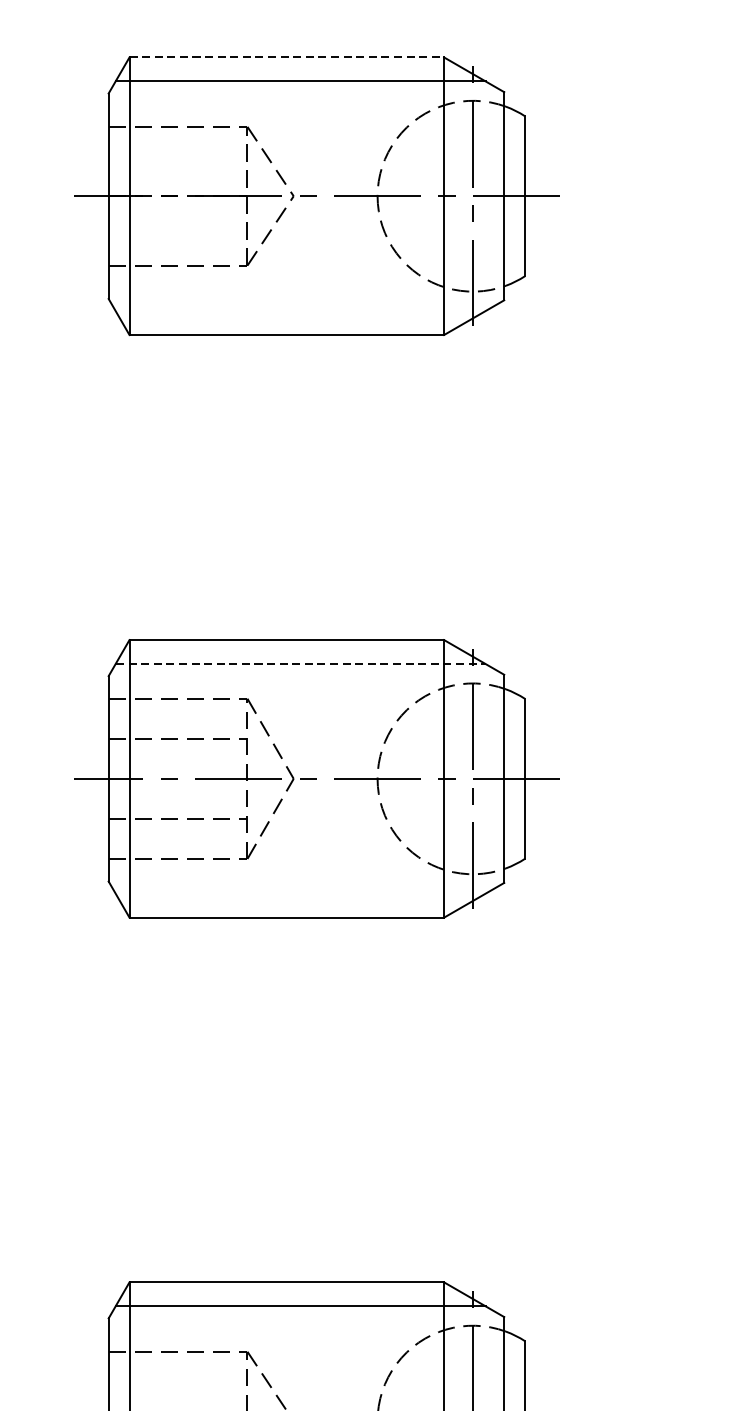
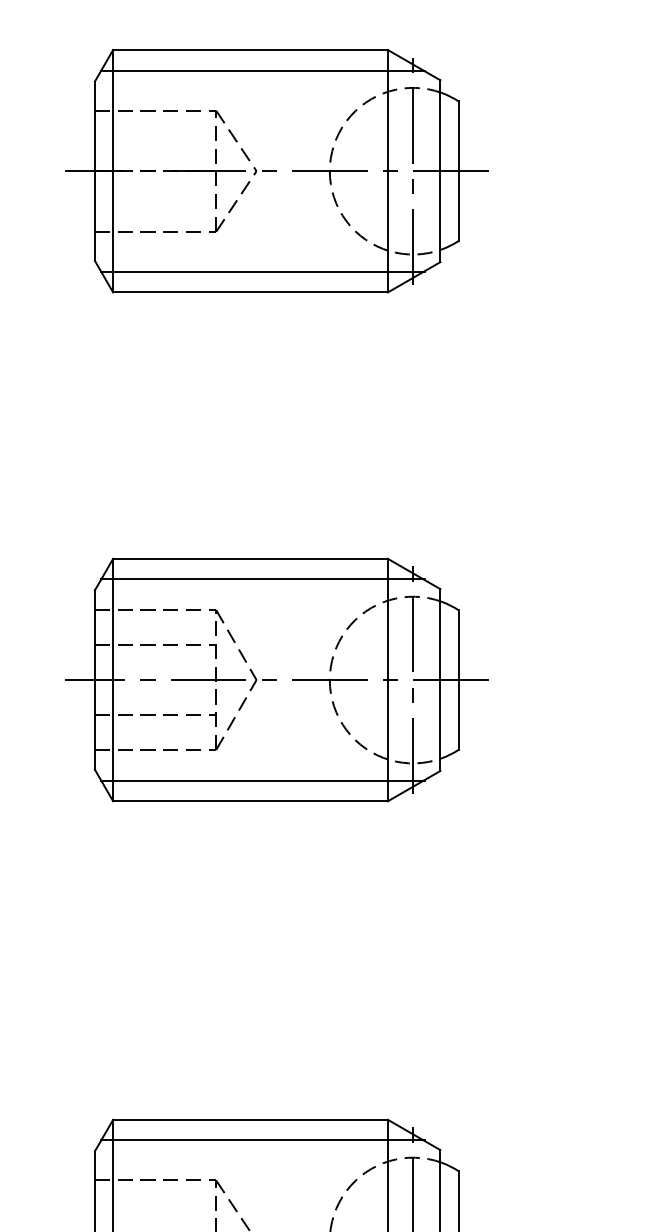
line: (287, 58) -> (251, 50), dashed -> solid
line: (300, 311) -> (262, 271), added
line: (300, 663) -> (262, 579), dashed -> solid
line: (300, 893) -> (262, 780), added

